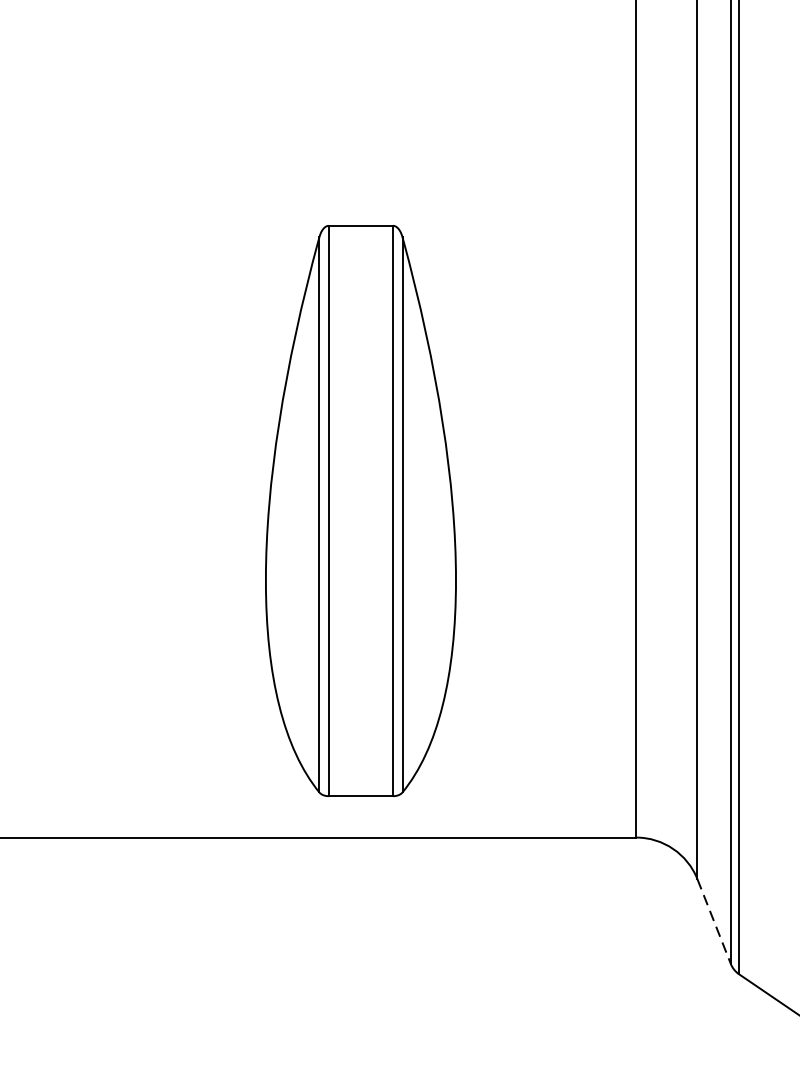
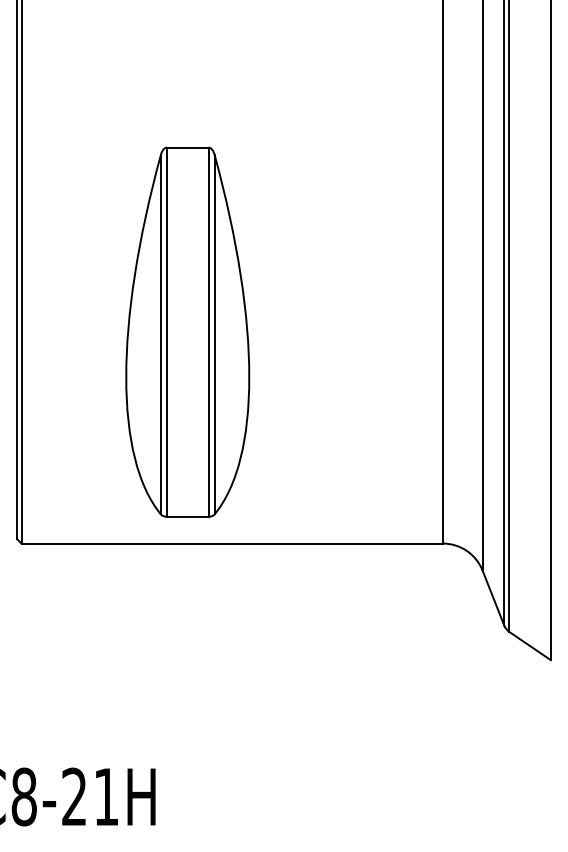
part: (360, 509) -> (187, 331), moved
line: (714, 922) -> (493, 598), dashed -> solid

